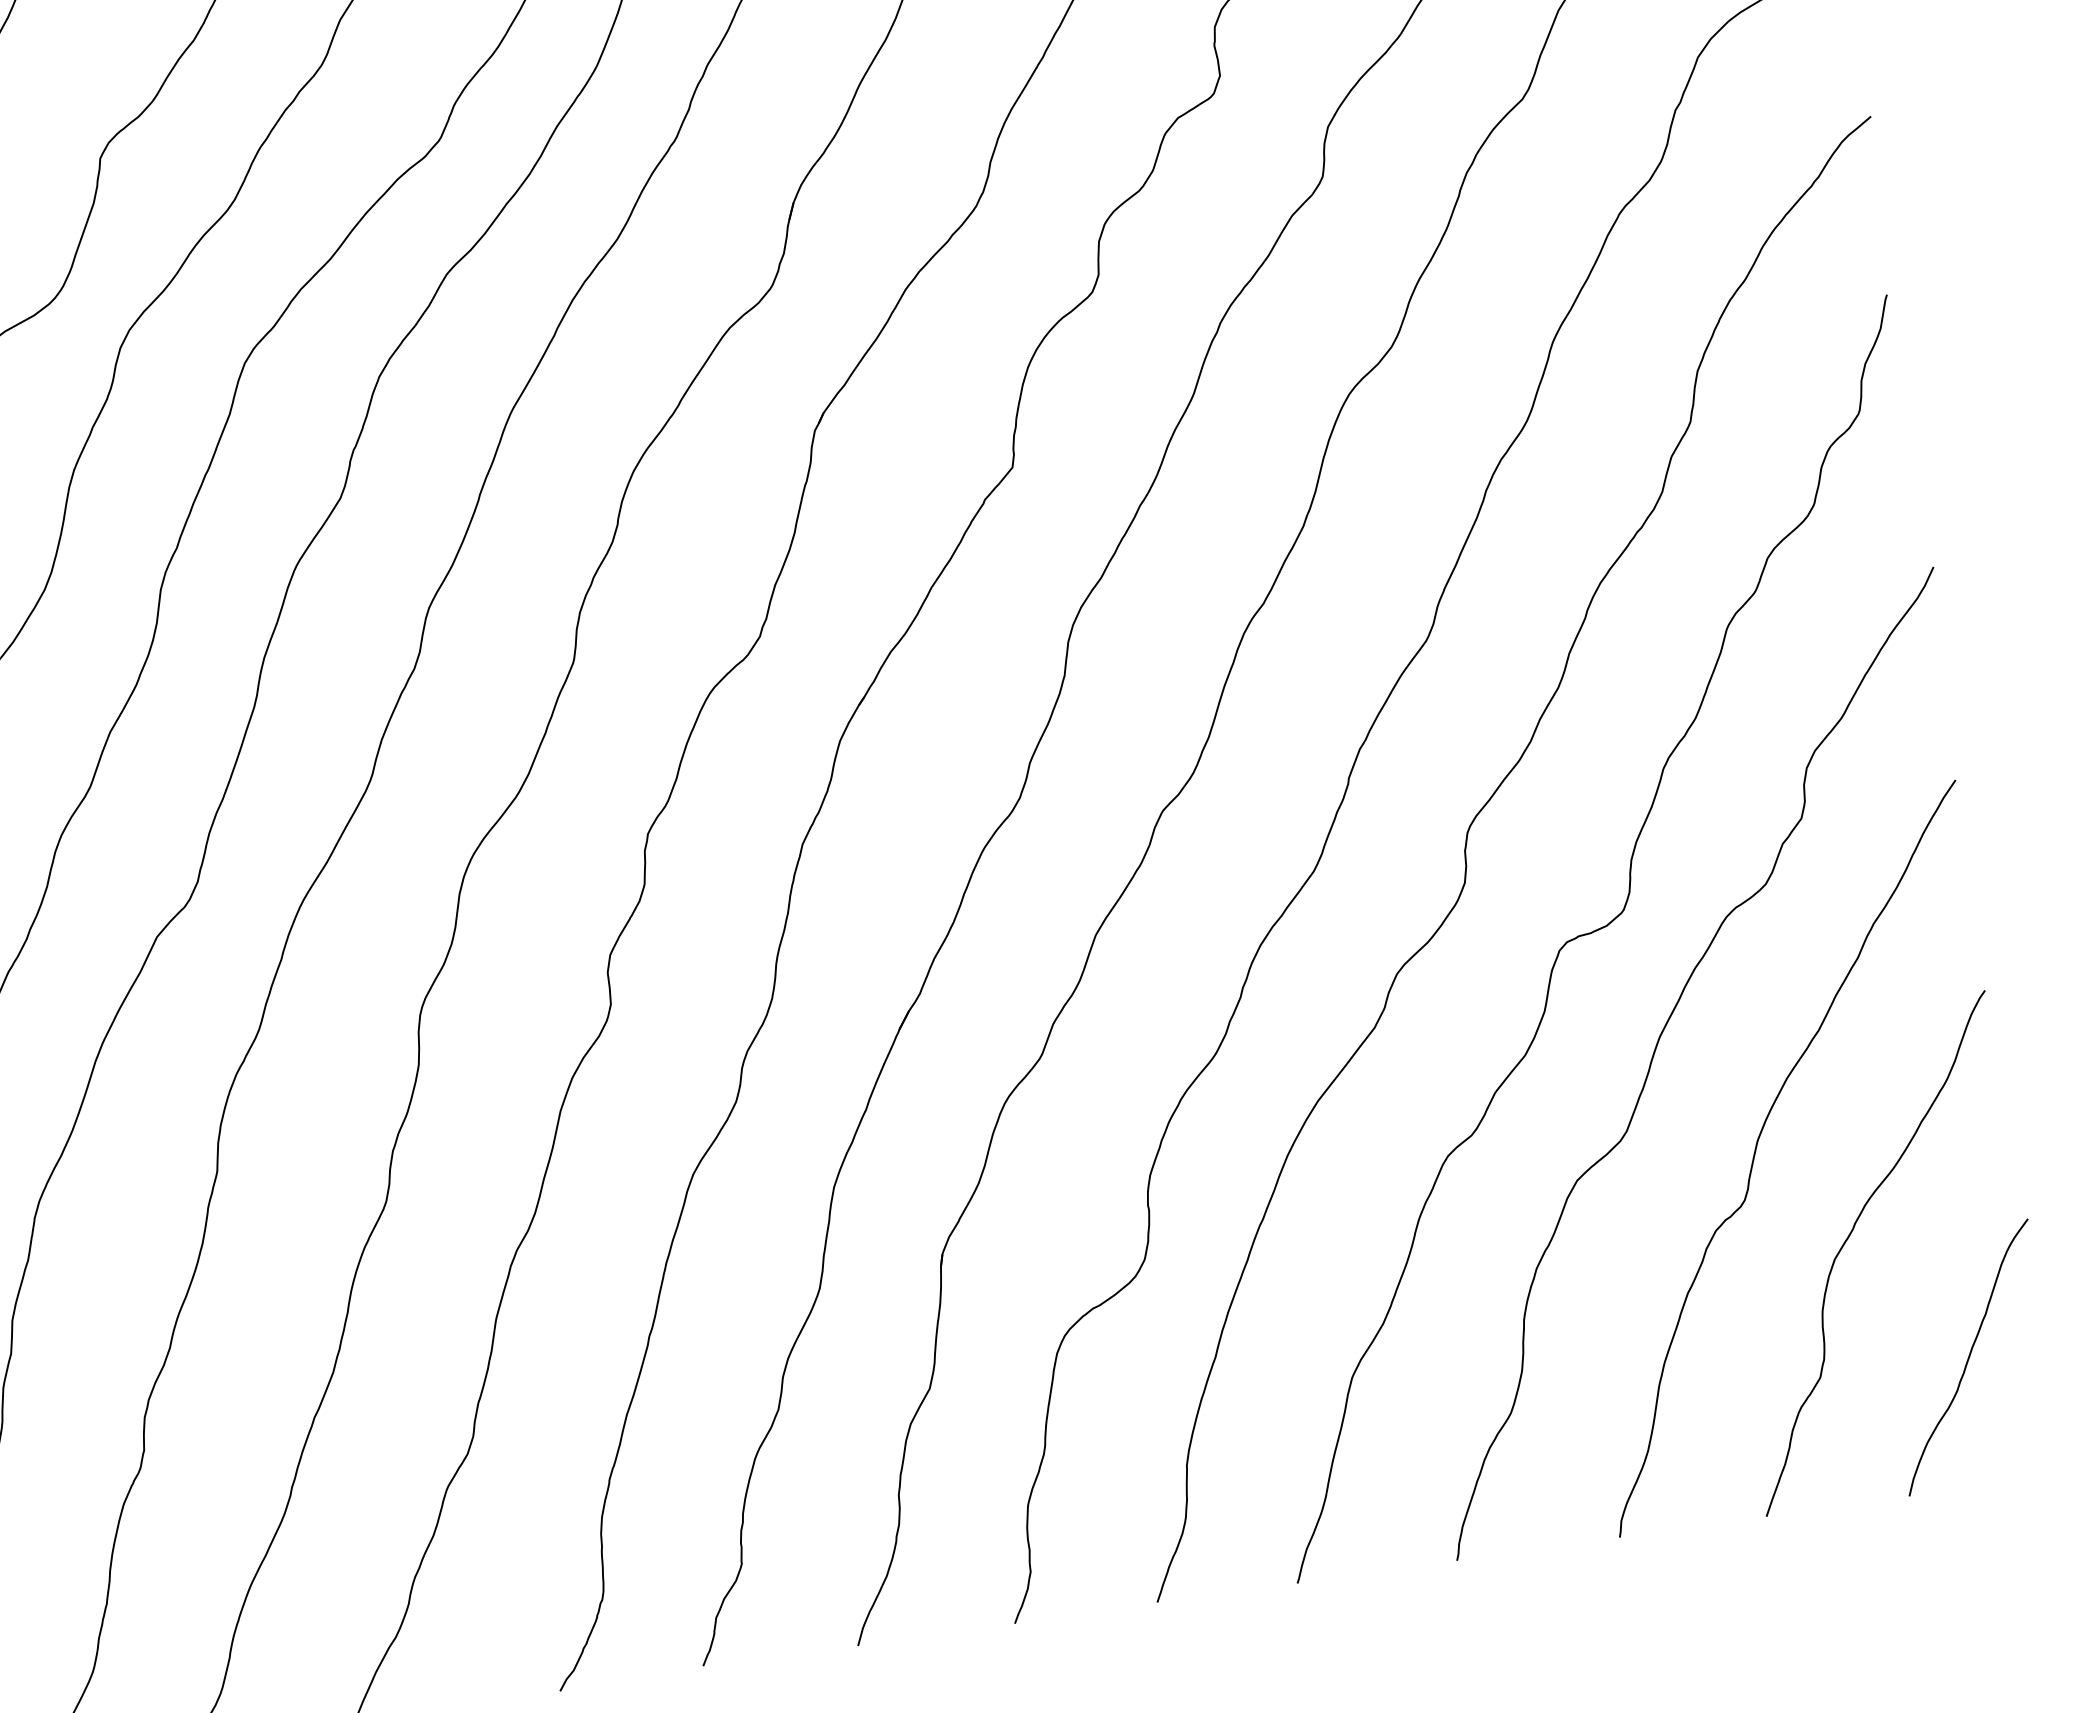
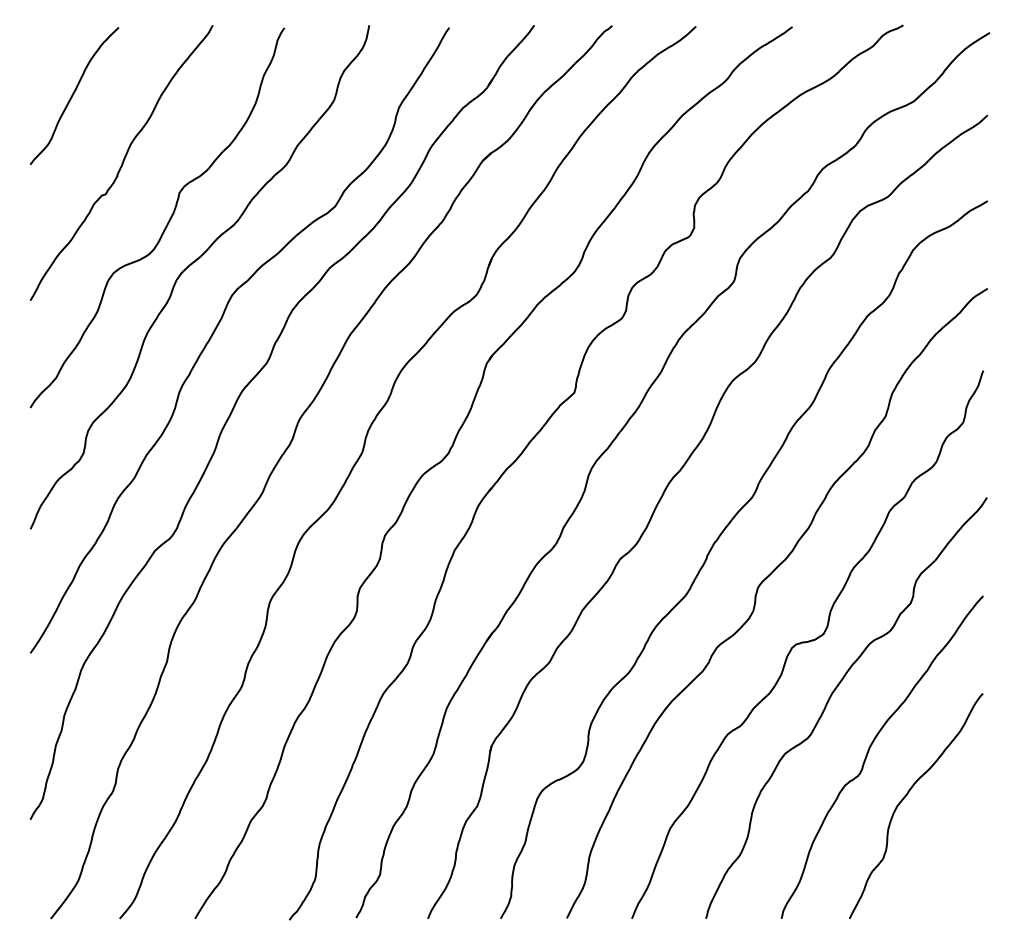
curve: (1967, 1357) -> (951, 859), removed

